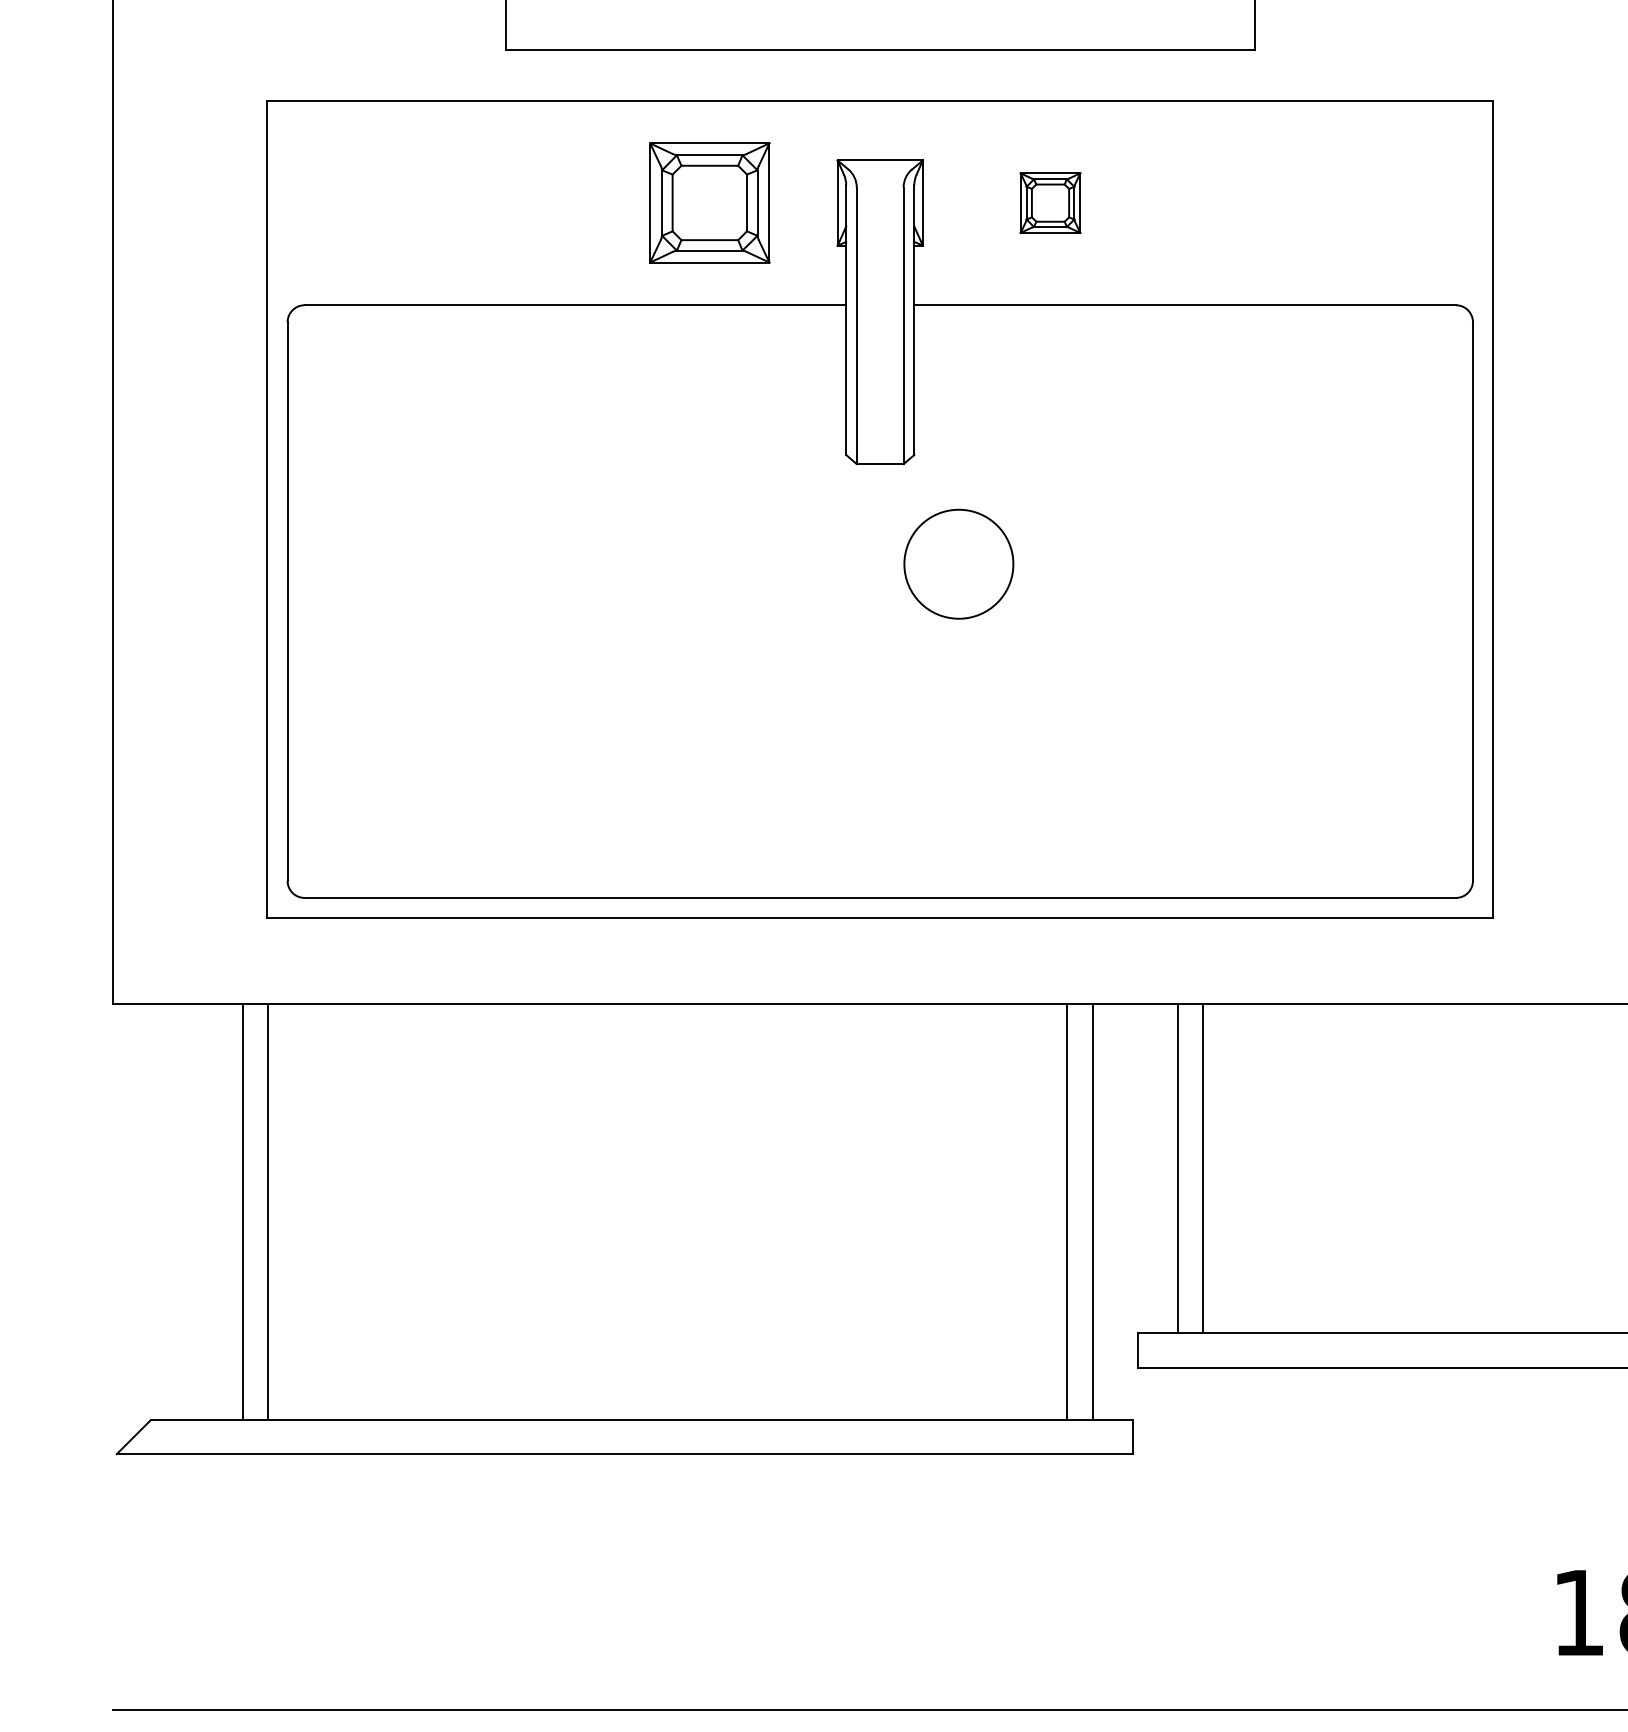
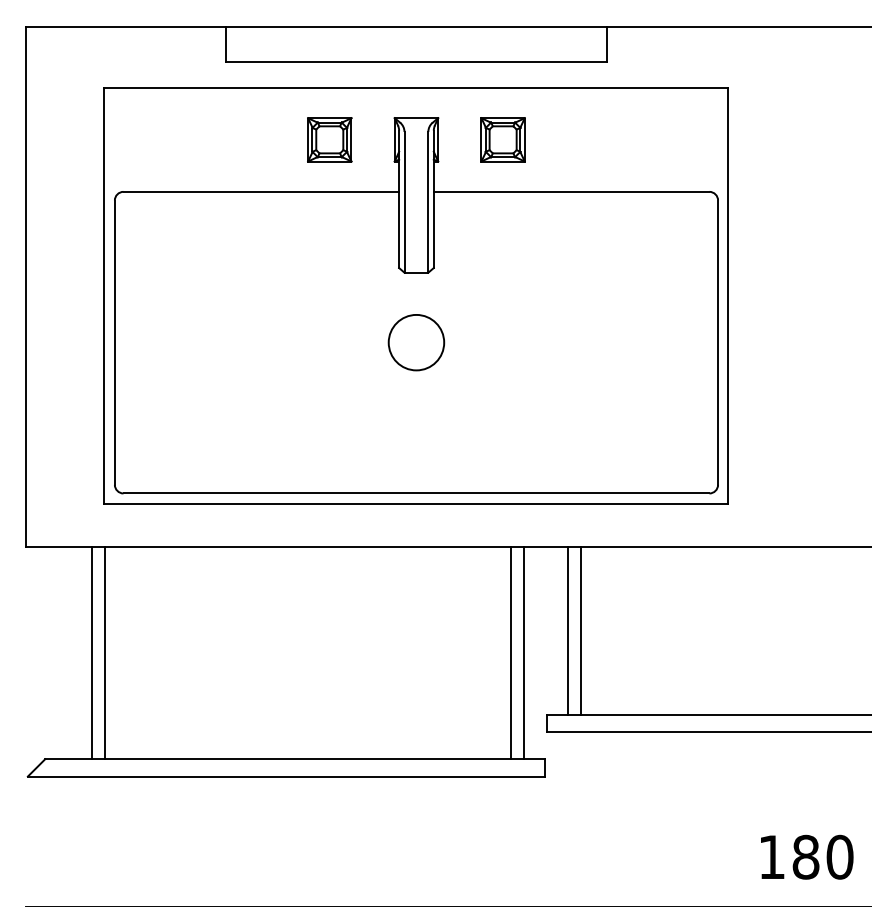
part: (709, 202) -> (329, 139), size x0.71
part: (1049, 202) -> (502, 139), size x1.43
circle: (958, 563) -> (416, 342), moved

